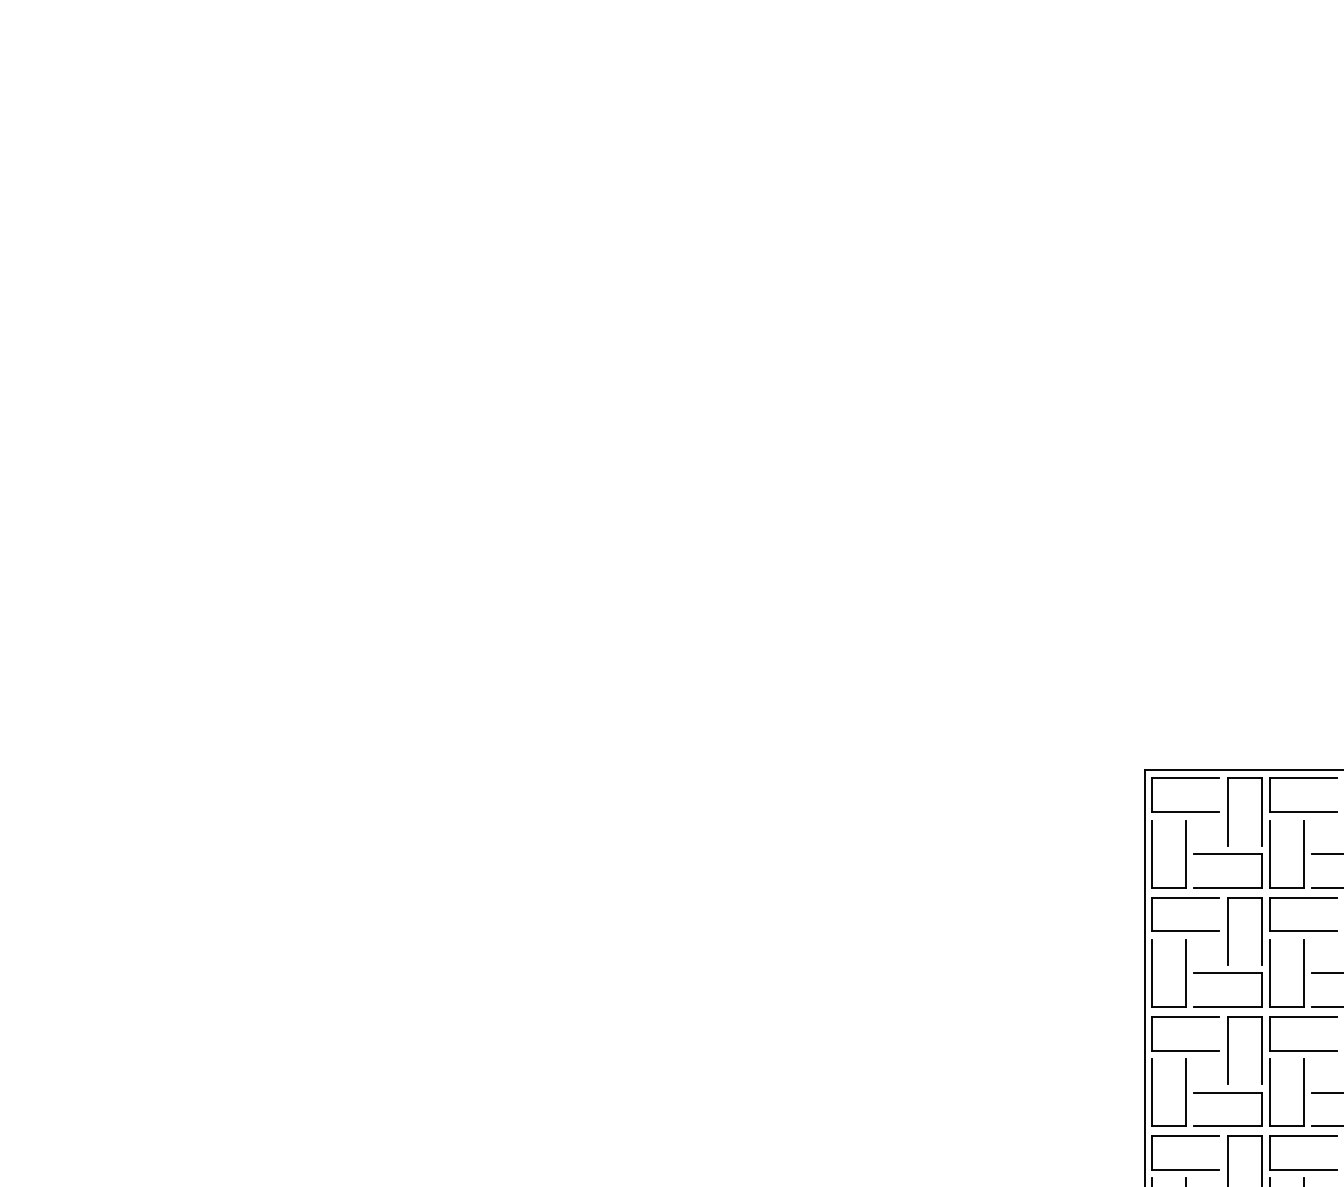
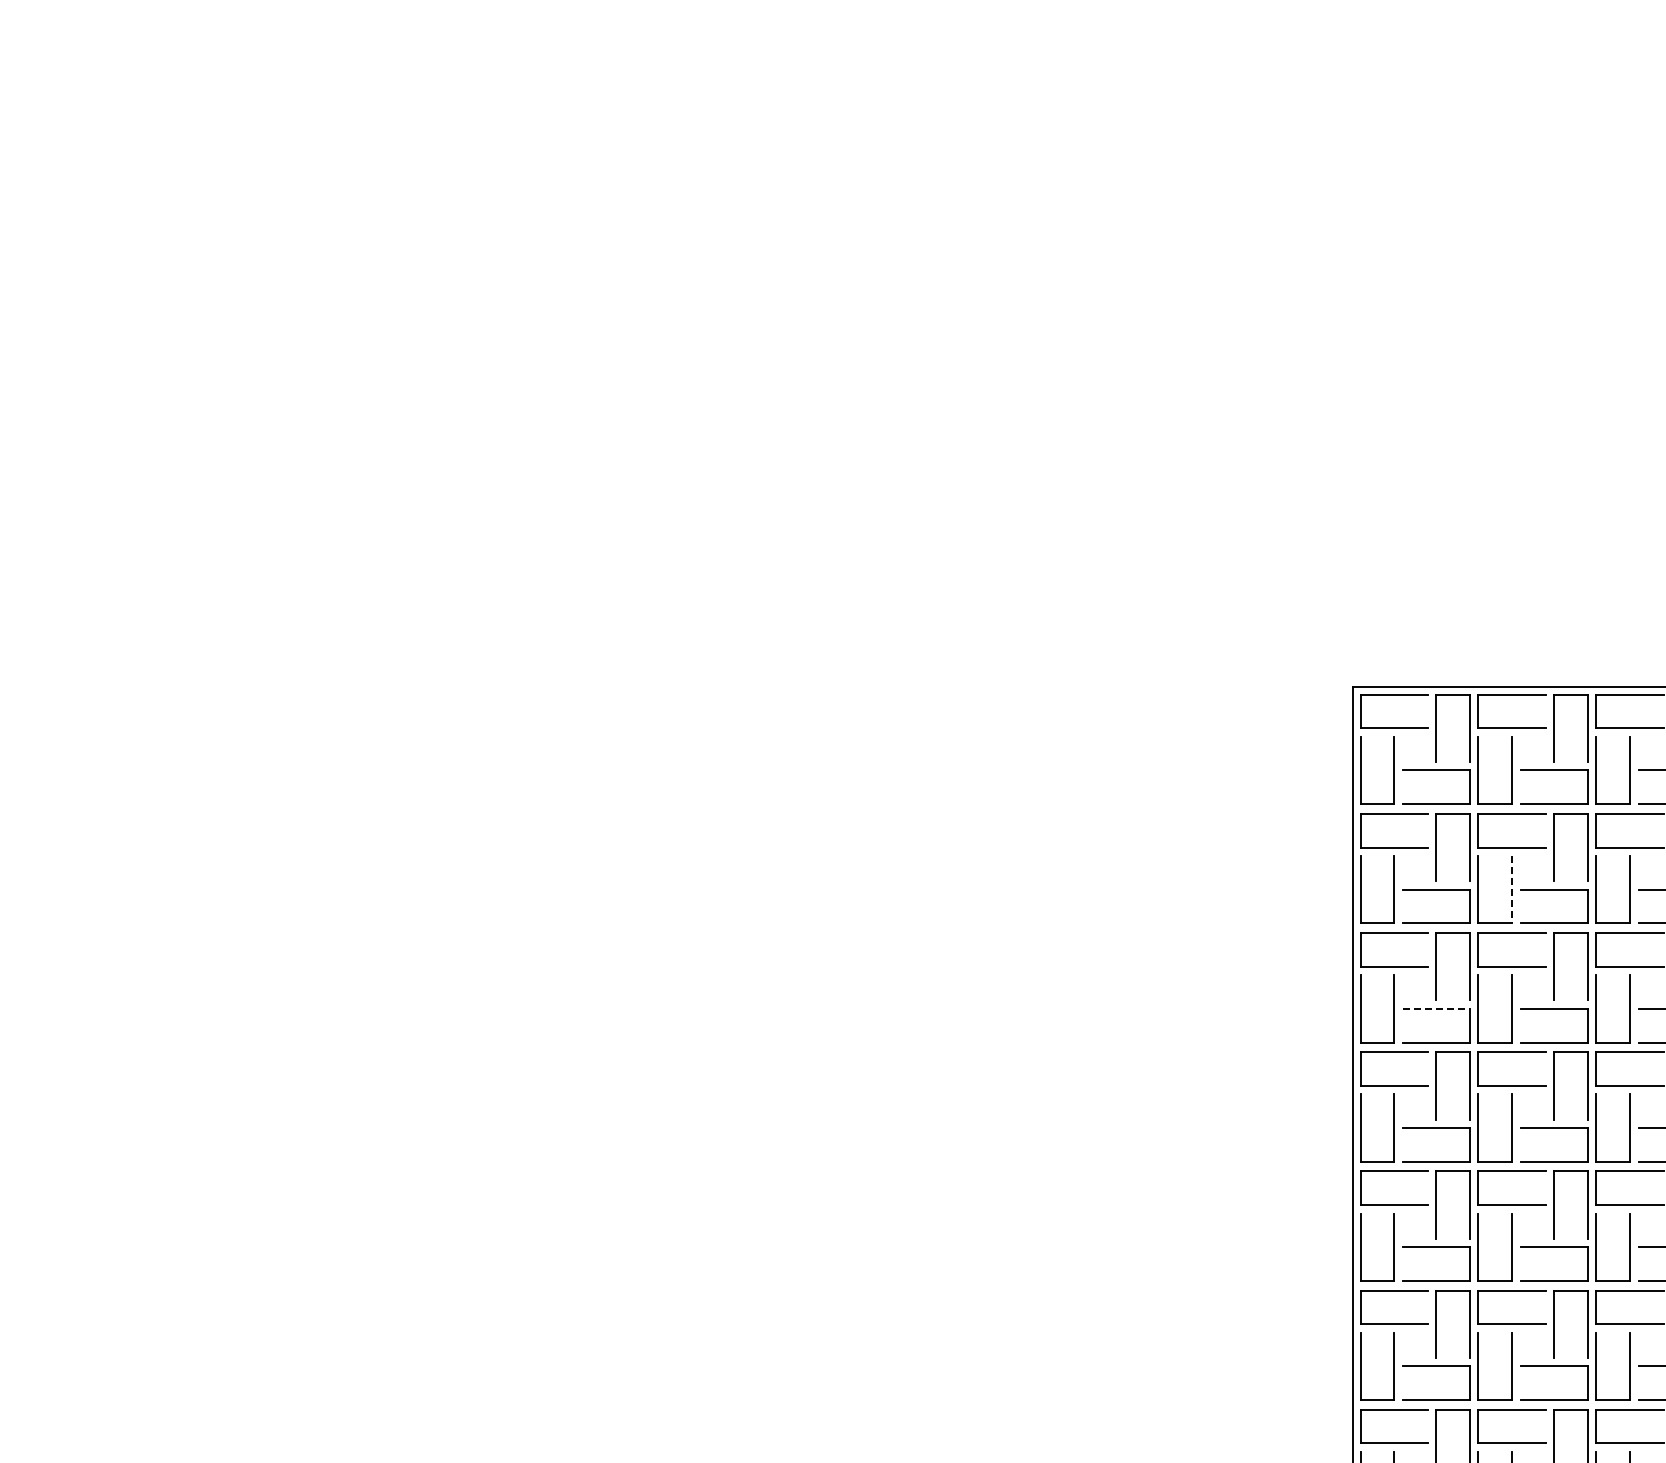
line: (1303, 973) -> (1512, 889), solid -> dashed
line: (1227, 1092) -> (1436, 1008), solid -> dashed

